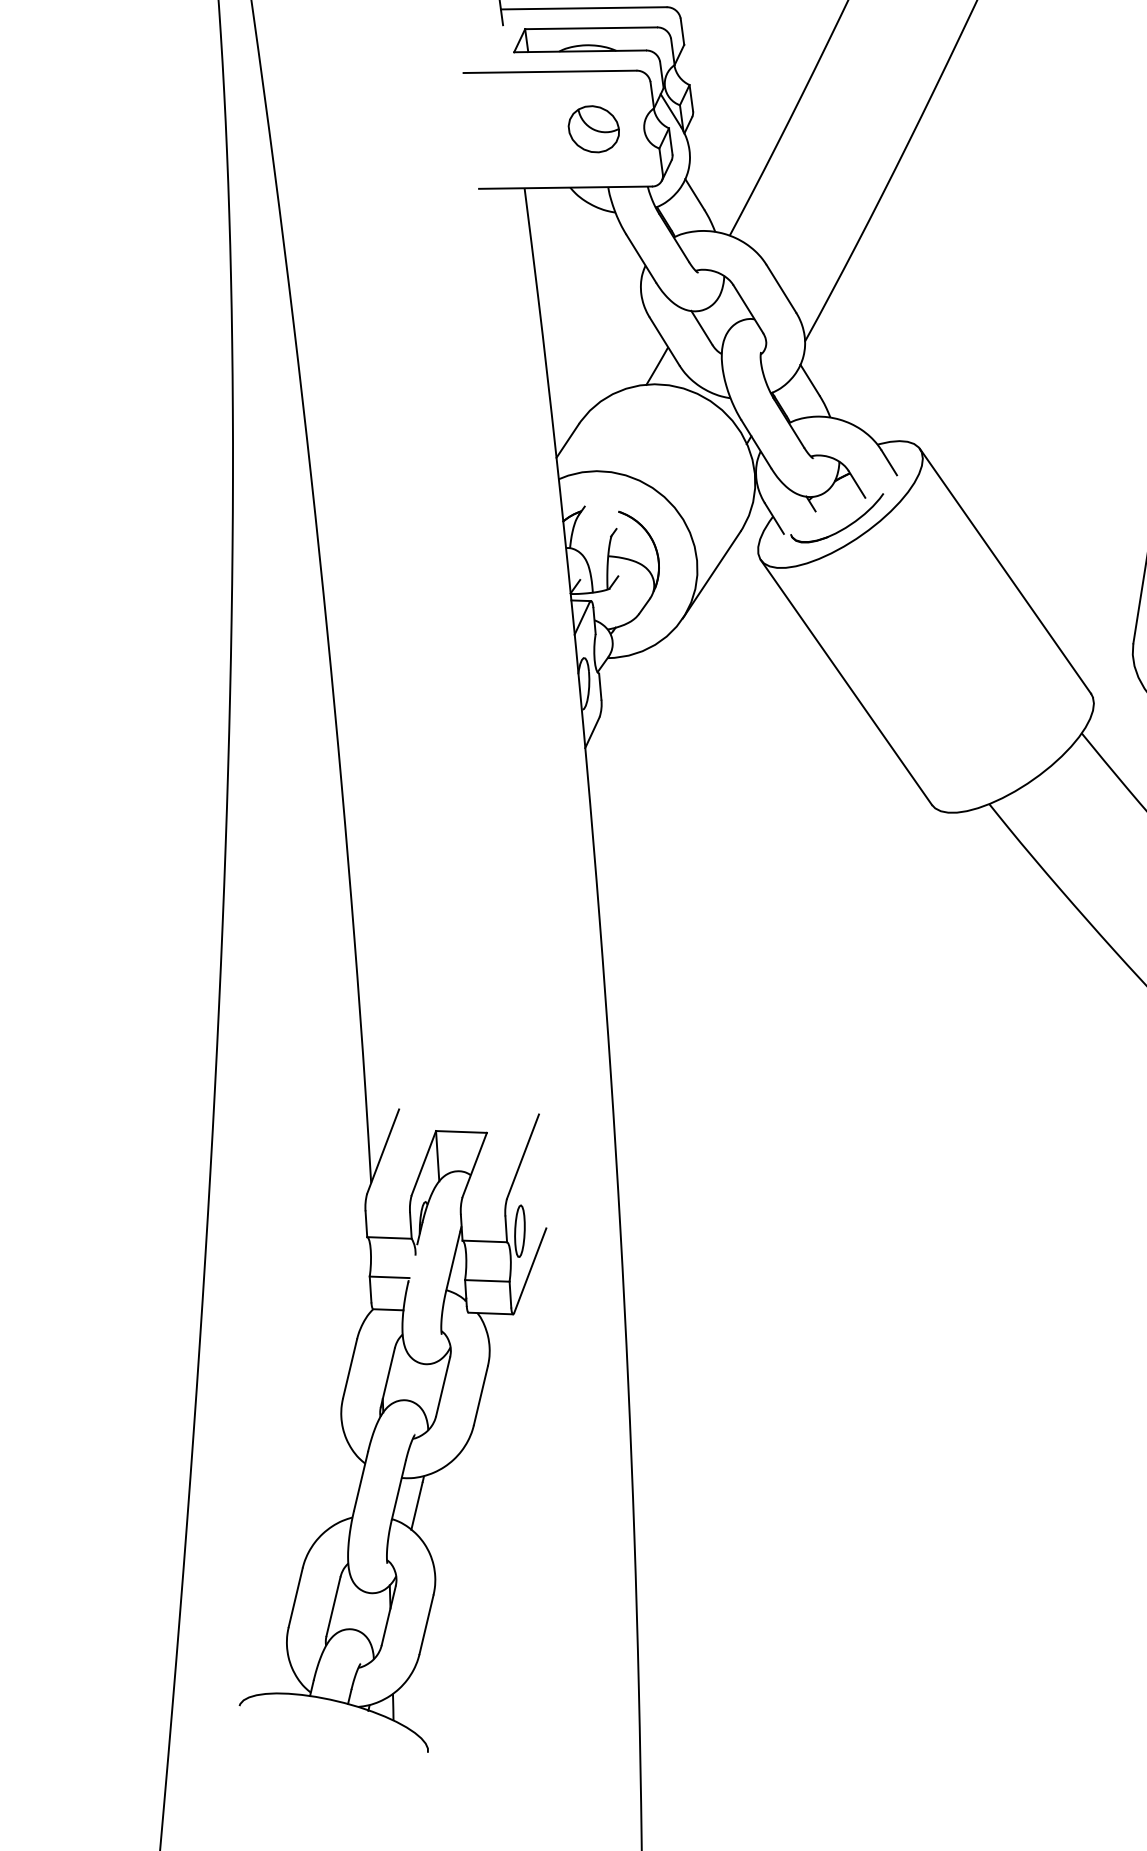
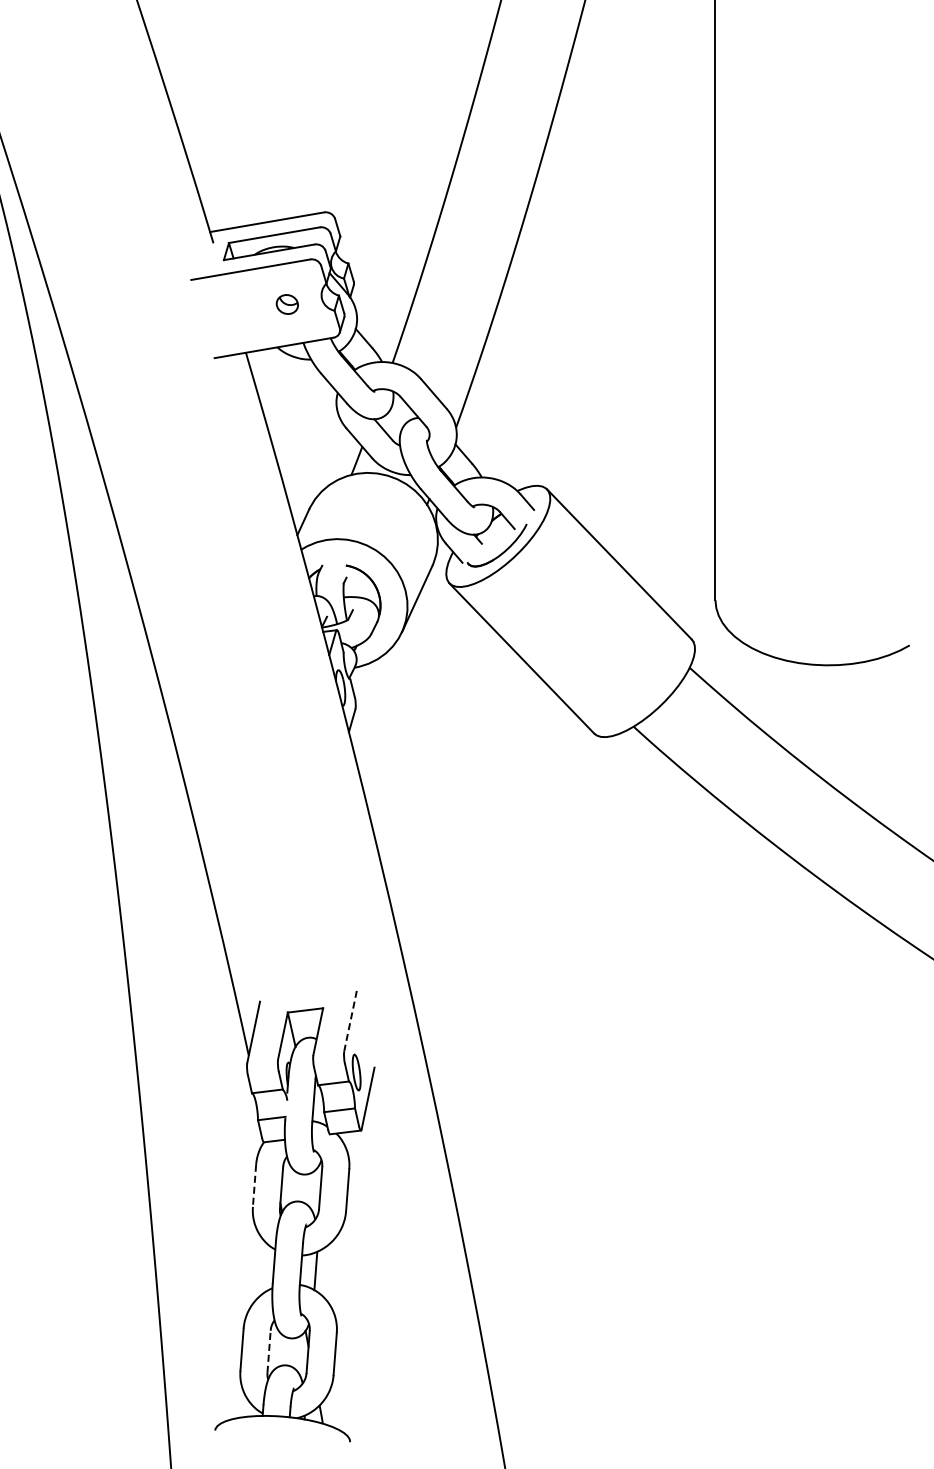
part: (594, 129) -> (287, 304), size x0.6
line: (522, 1156) -> (350, 1020), solid -> dashed
line: (349, 1369) -> (254, 1186), solid -> dashed
line: (334, 1606) -> (269, 1351), solid -> dashed

